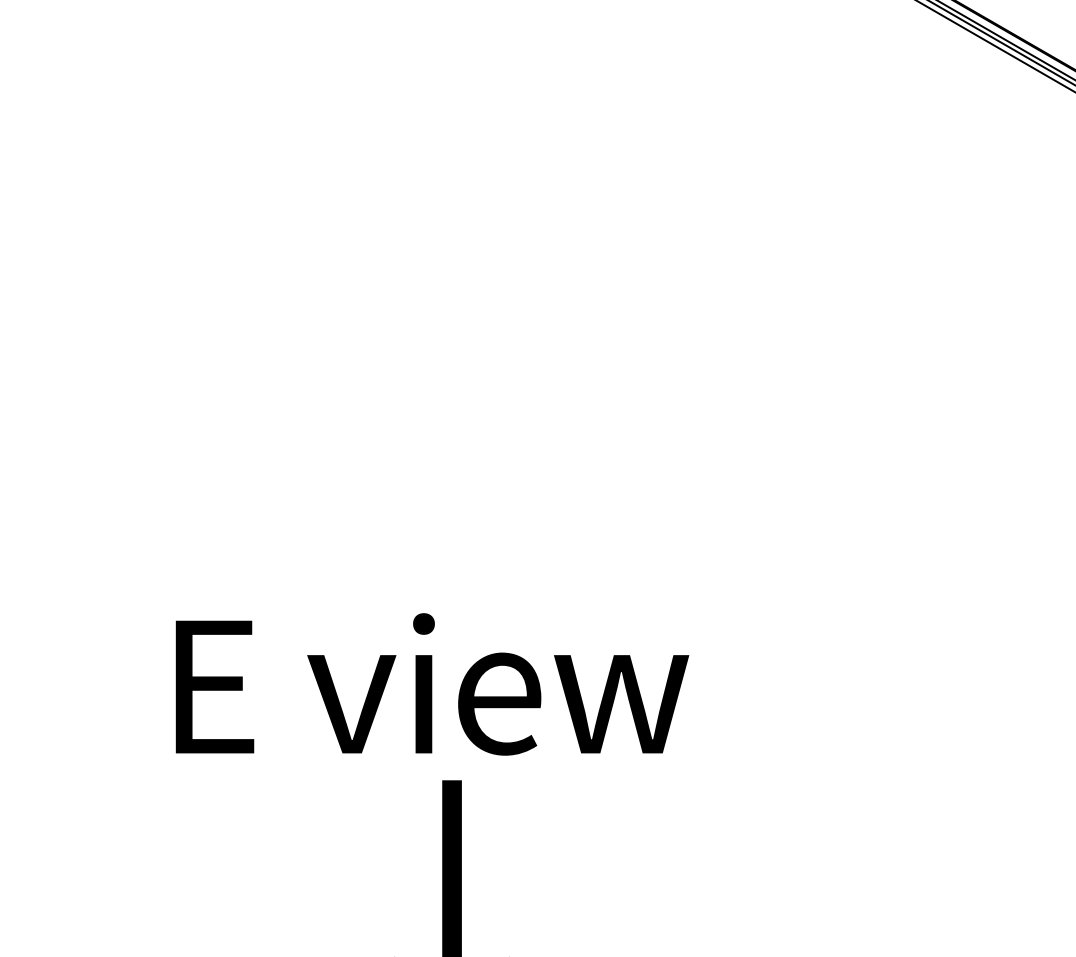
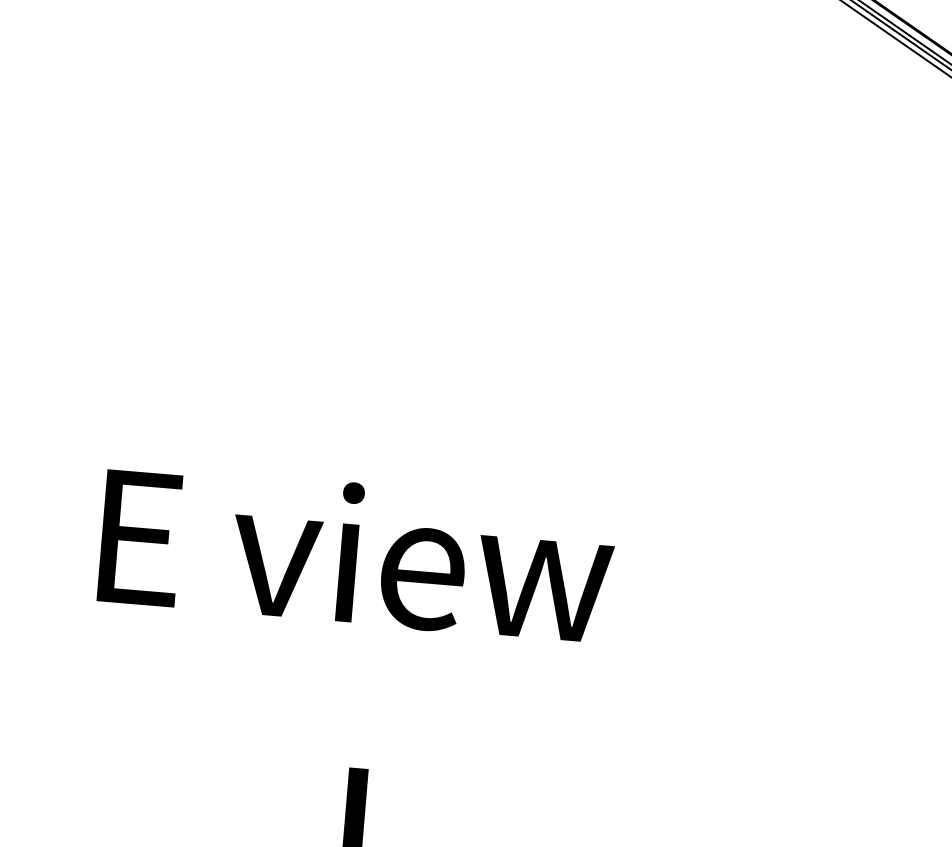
text: (432, 684) -> (357, 554), moved

